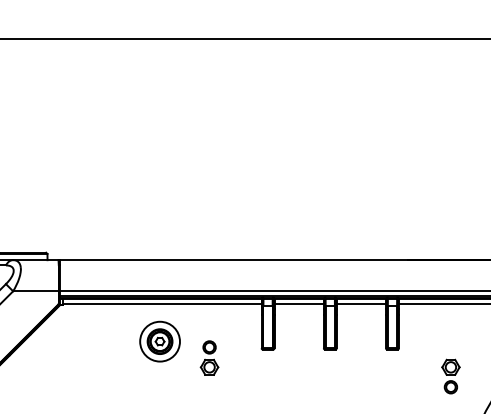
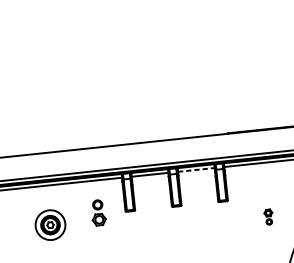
line: (361, 303) -> (196, 169), solid -> dashed
part: (159, 341) -> (50, 225), moved
part: (209, 357) -> (98, 212), moved
part: (450, 376) -> (268, 217), size x0.6

